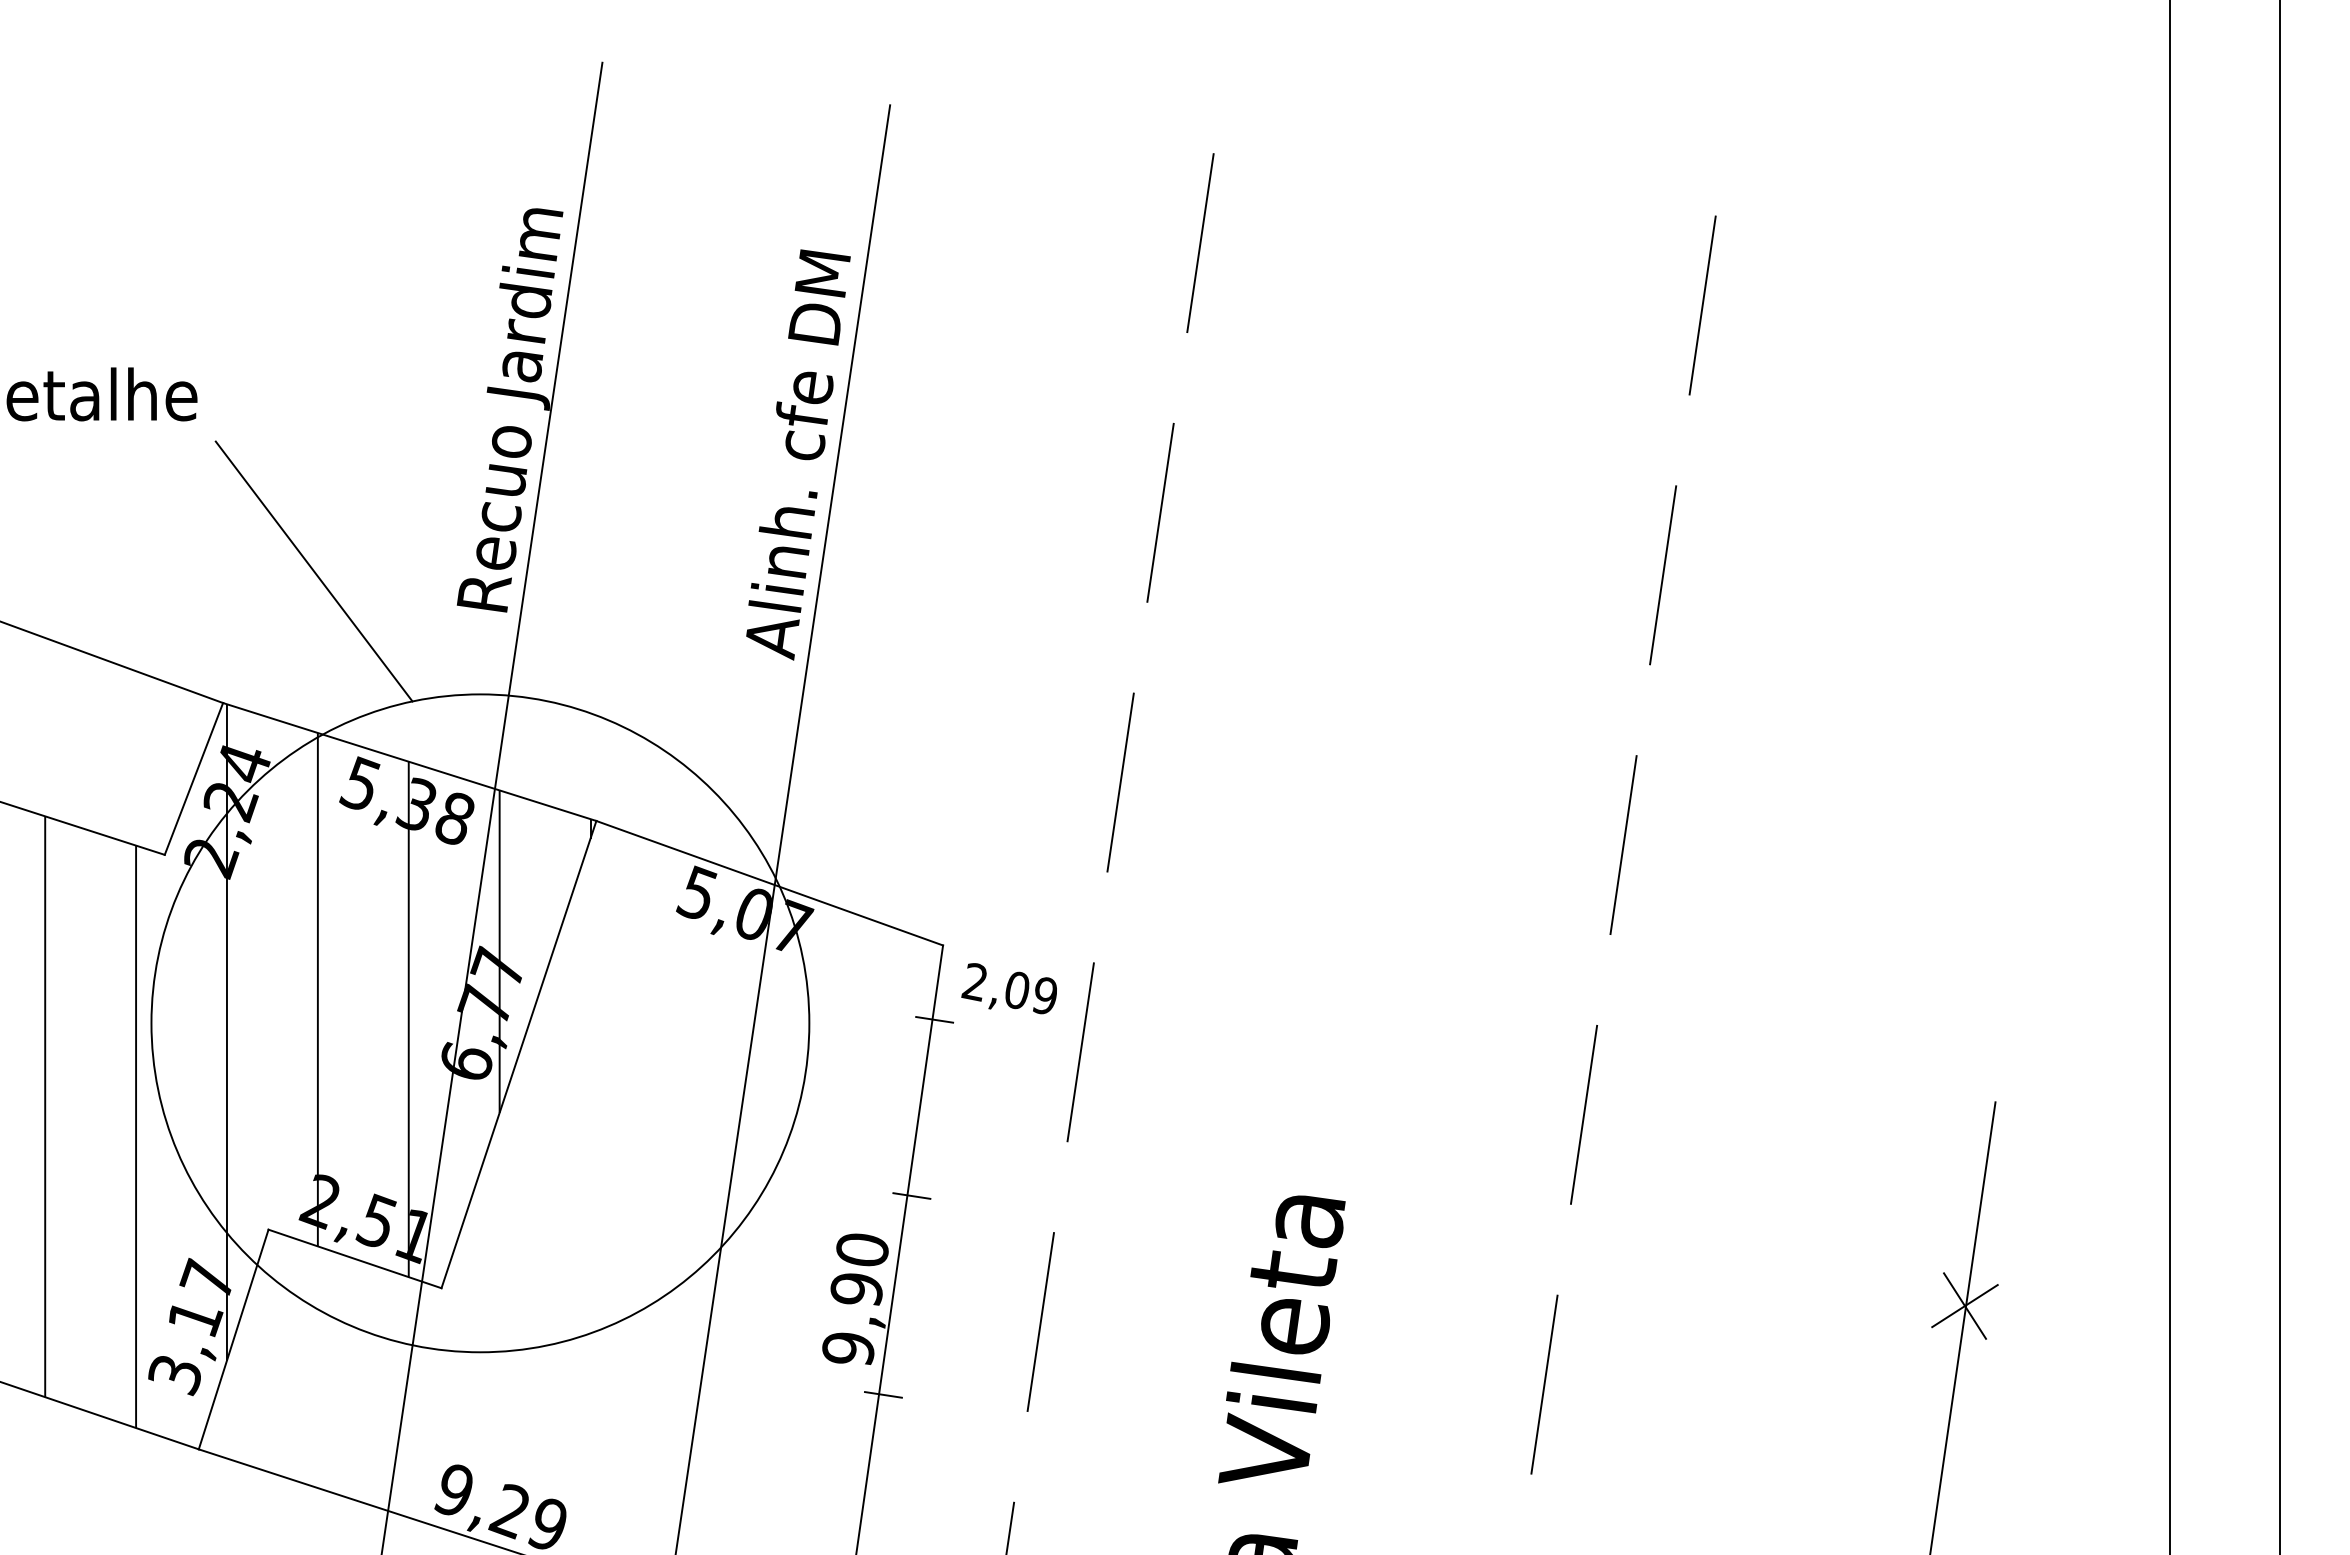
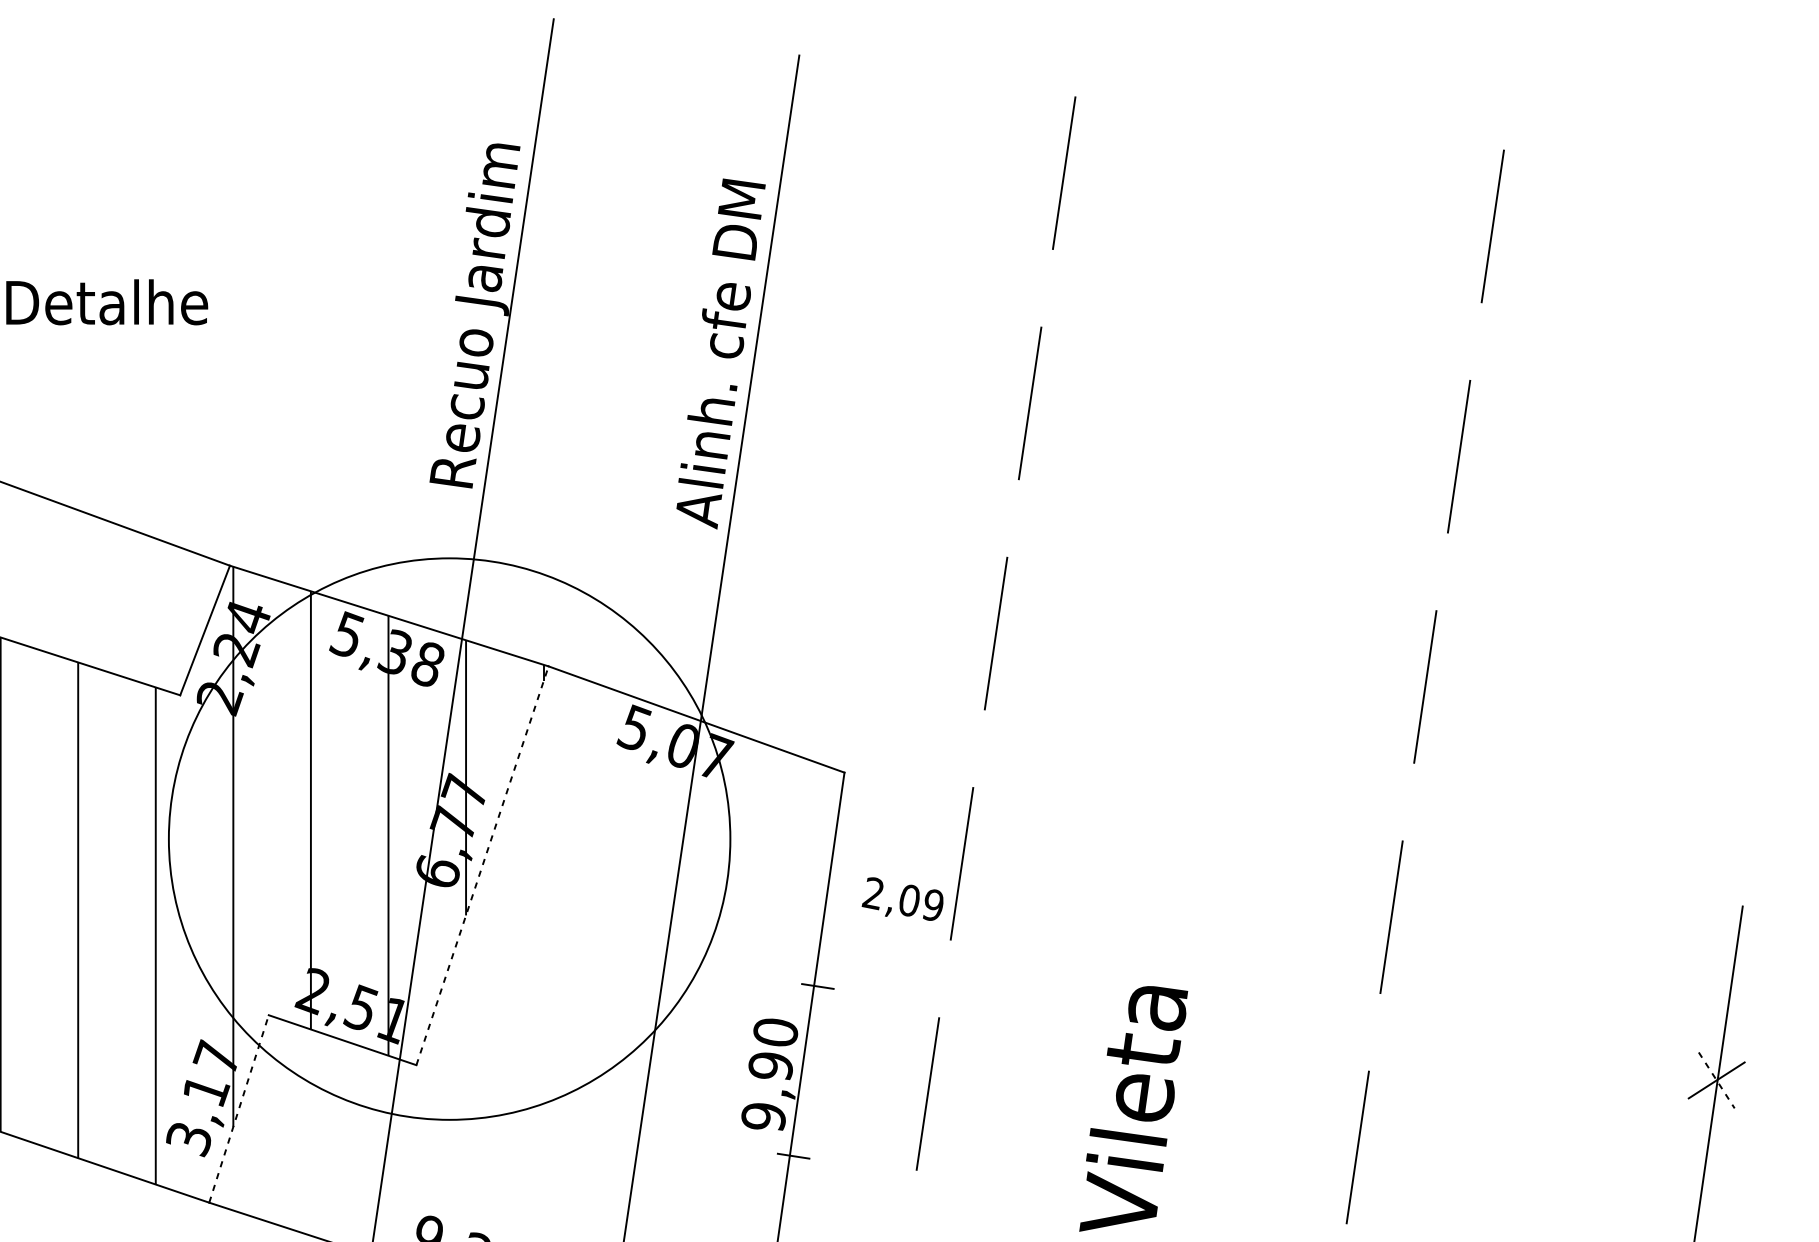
line: (313, 571) -> (307, 453), removed
text: (1008, 988) -> (902, 898), moved
line: (934, 1019) -> (837, 835), removed
line: (519, 1054) -> (482, 865), solid -> dashed
line: (1965, 1306) -> (1717, 1080), solid -> dashed
line: (233, 1339) -> (238, 1108), solid -> dashed

